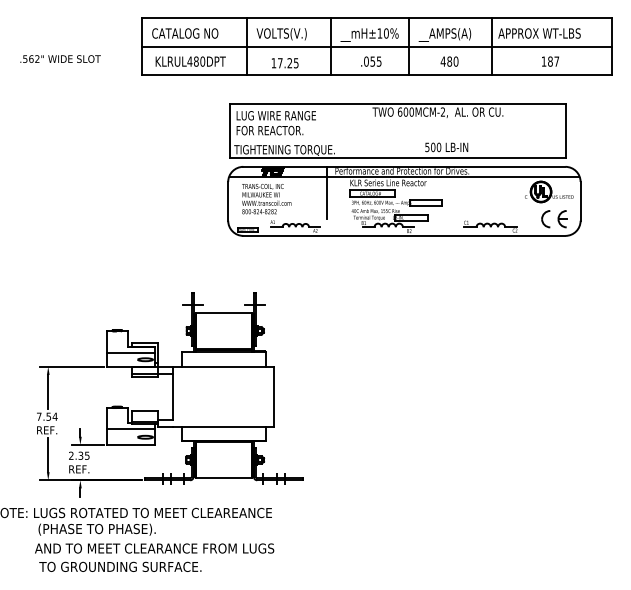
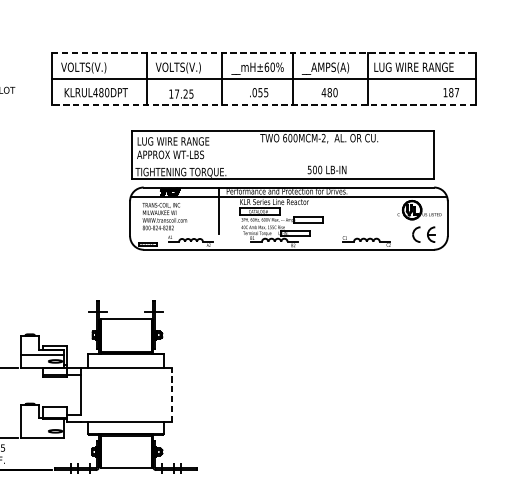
line: (377, 17) -> (264, 52), solid -> dashed
text: (379, 33) -> (266, 67), __mH±10% -> __mH±60%
text: (542, 33) -> (413, 67), APPROX WT-LBS -> LUG WIRE RANGE
text: (184, 34) -> (90, 68), CATALOG NO -> VOLTS(V.)
text: (550, 61) -> (451, 92), moved
line: (376, 75) -> (263, 105), solid -> dashed
text: (273, 130) -> (170, 154), FOR REACTOR. -> APPROX WT-LBS
line: (274, 396) -> (171, 394), solid -> dashed
line: (130, 428) -> (41, 423), removed

